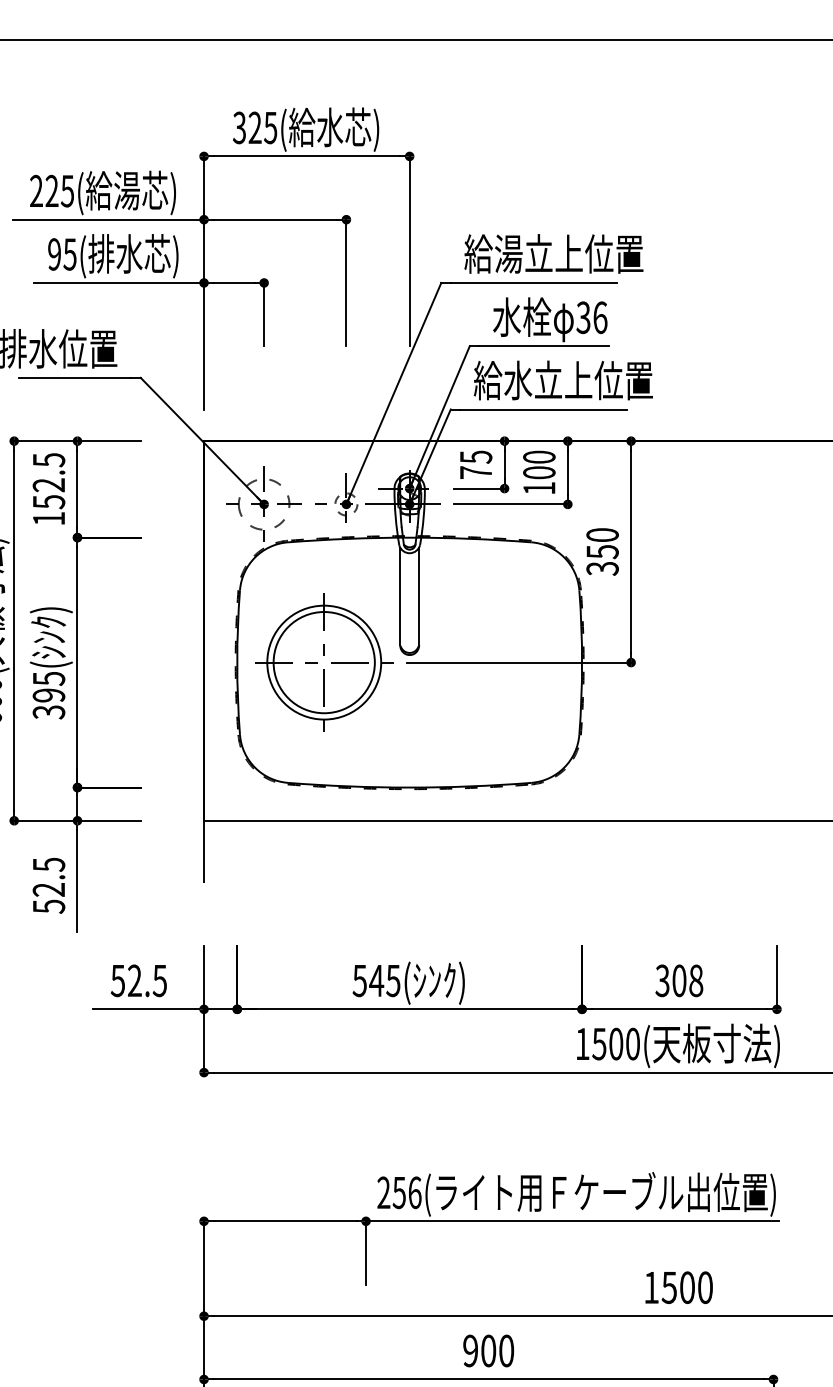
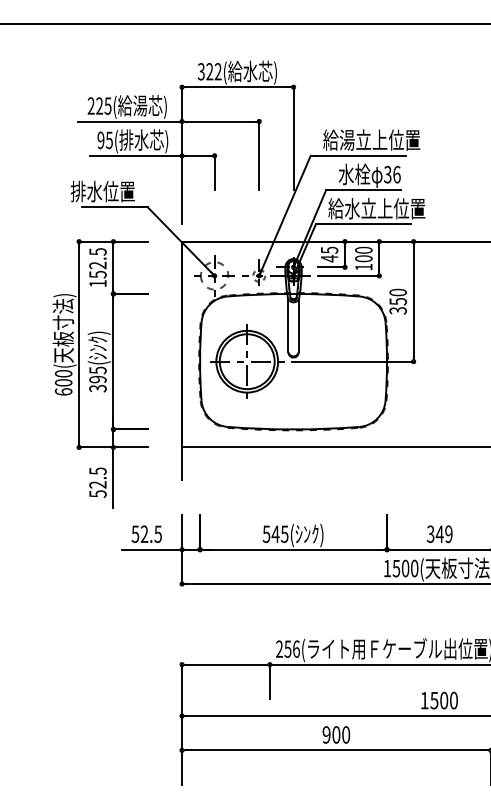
text: (269, 127) -> (217, 71), 325( -> 322(
text: (475, 472) -> (329, 258), 75 -> 45
text: (686, 981) -> (443, 534), 308 -> 349

